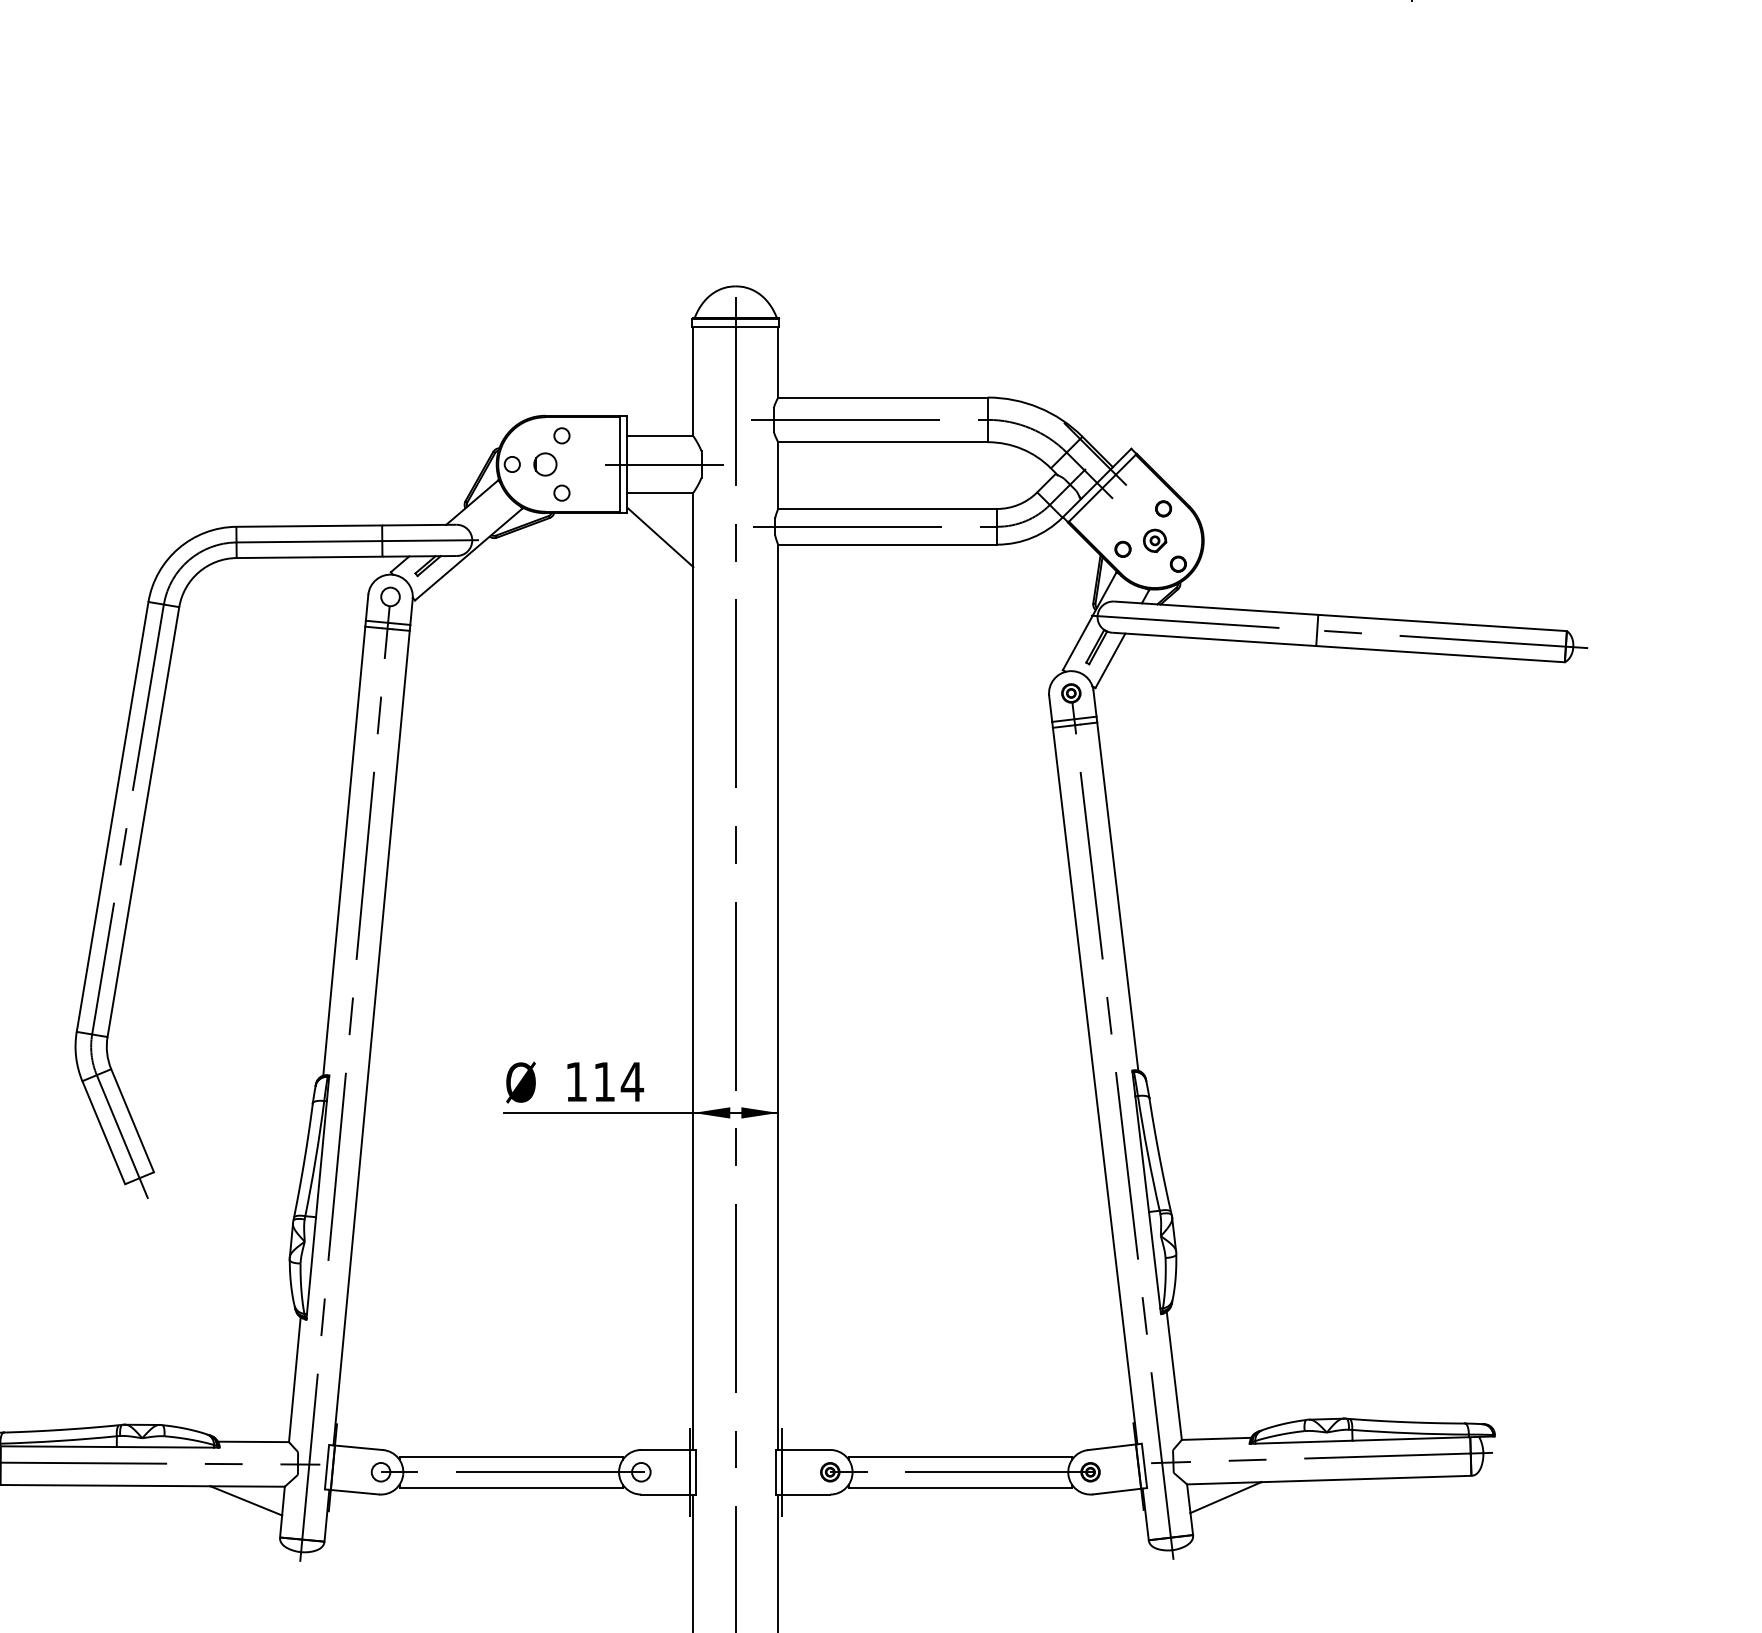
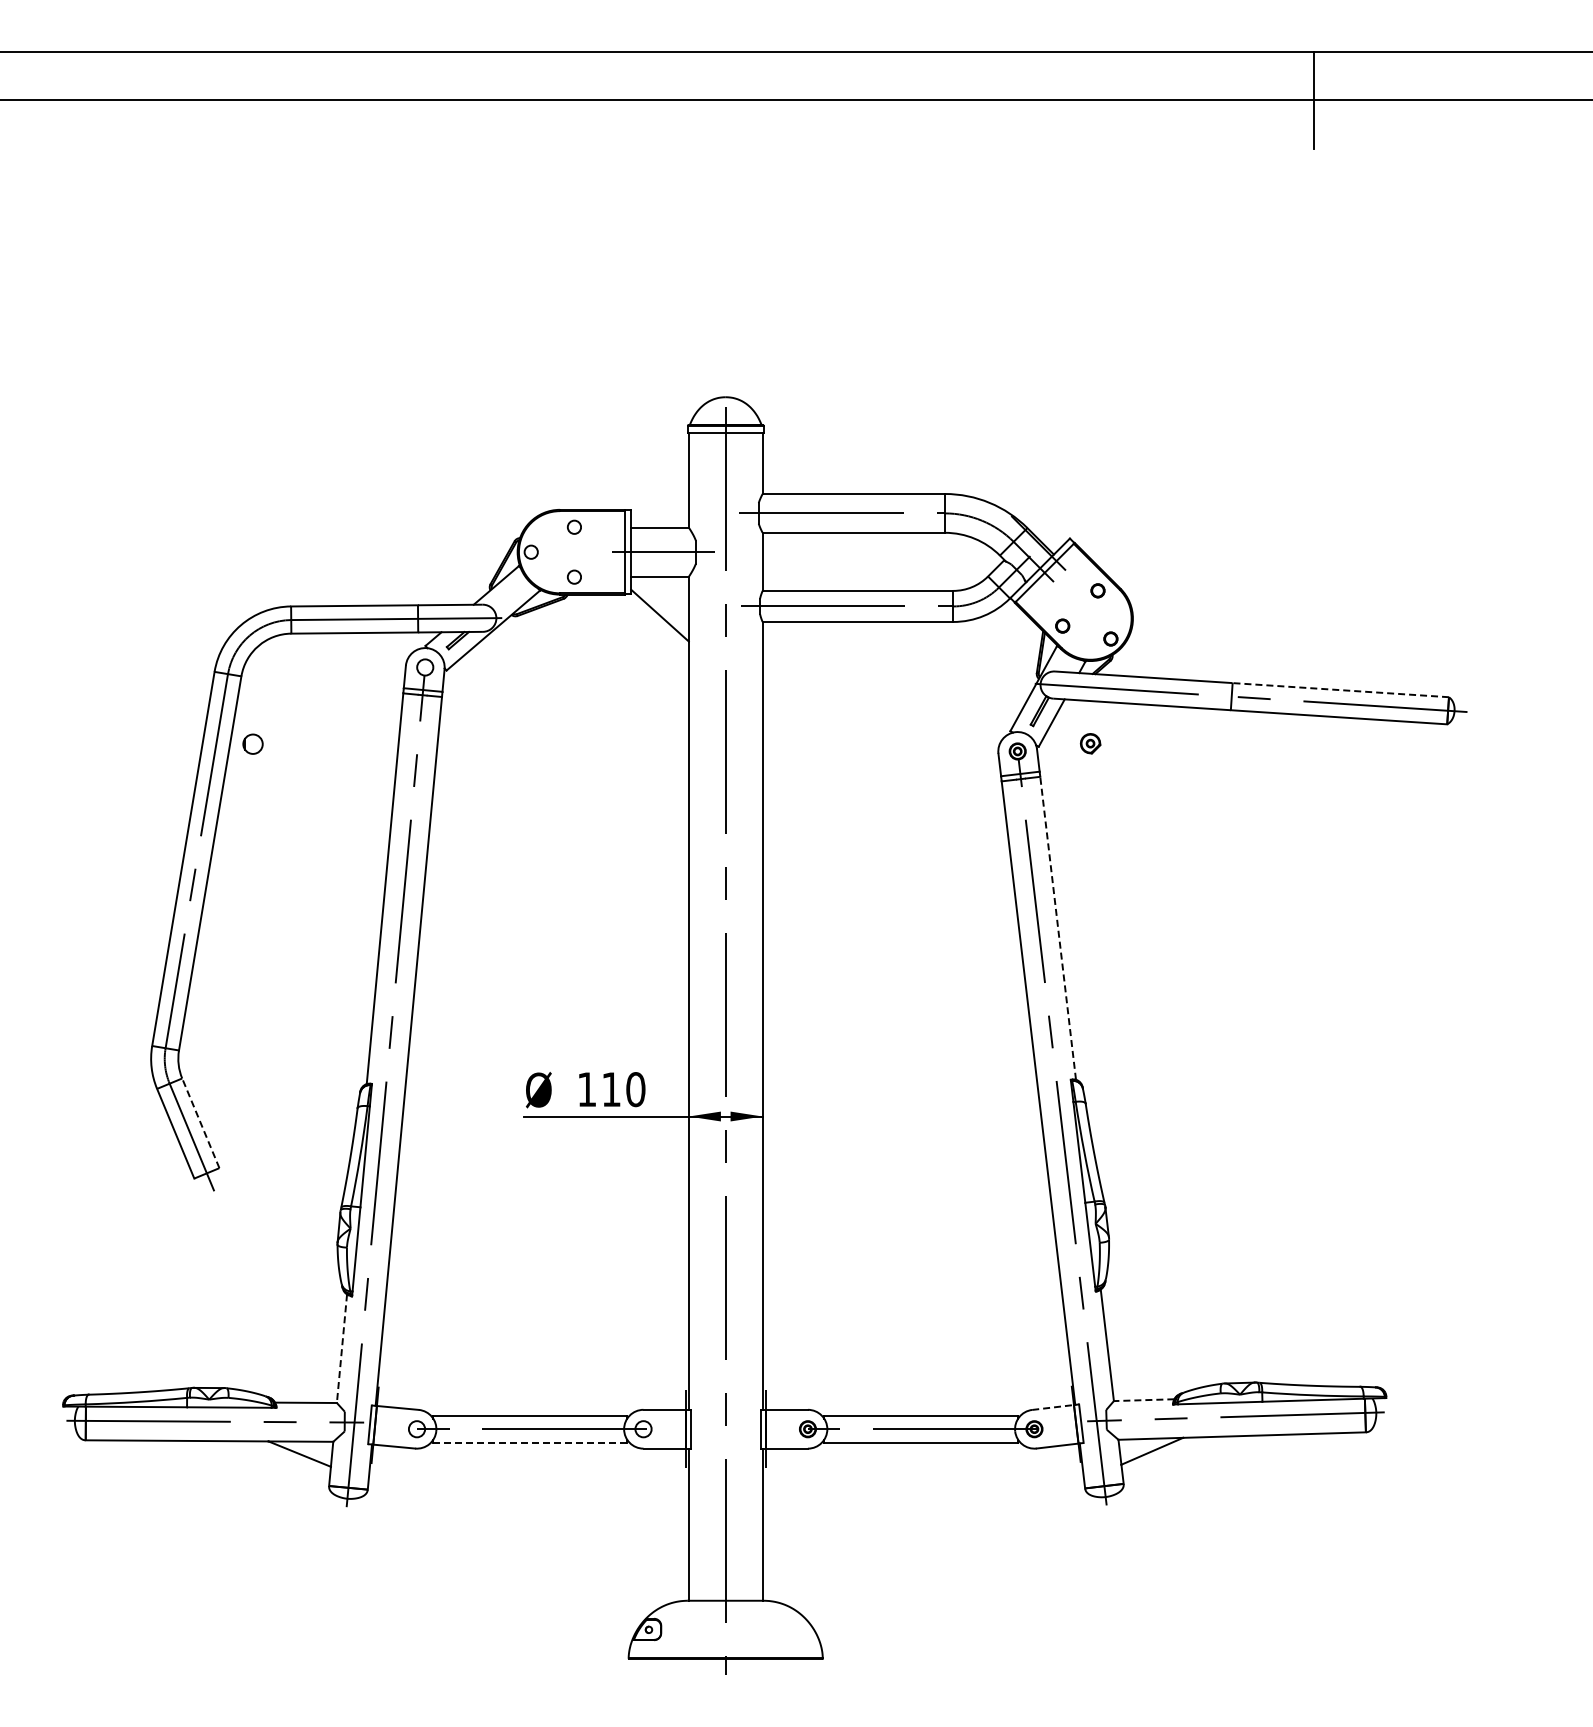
circle: (544, 463) -> (252, 743), moved
part: (1154, 540) -> (1090, 743), moved
line: (1442, 623) -> (1340, 690), solid -> dashed
line: (1118, 896) -> (1058, 928), solid -> dashed
text: (632, 1081) -> (635, 1089), 114 -> 110
line: (132, 1120) -> (200, 1123), solid -> dashed
line: (294, 1379) -> (341, 1348), solid -> dashed
line: (1215, 1439) -> (1143, 1400), solid -> dashed
line: (1112, 1447) -> (1053, 1407), solid -> dashed
line: (511, 1487) -> (530, 1442), solid -> dashed

